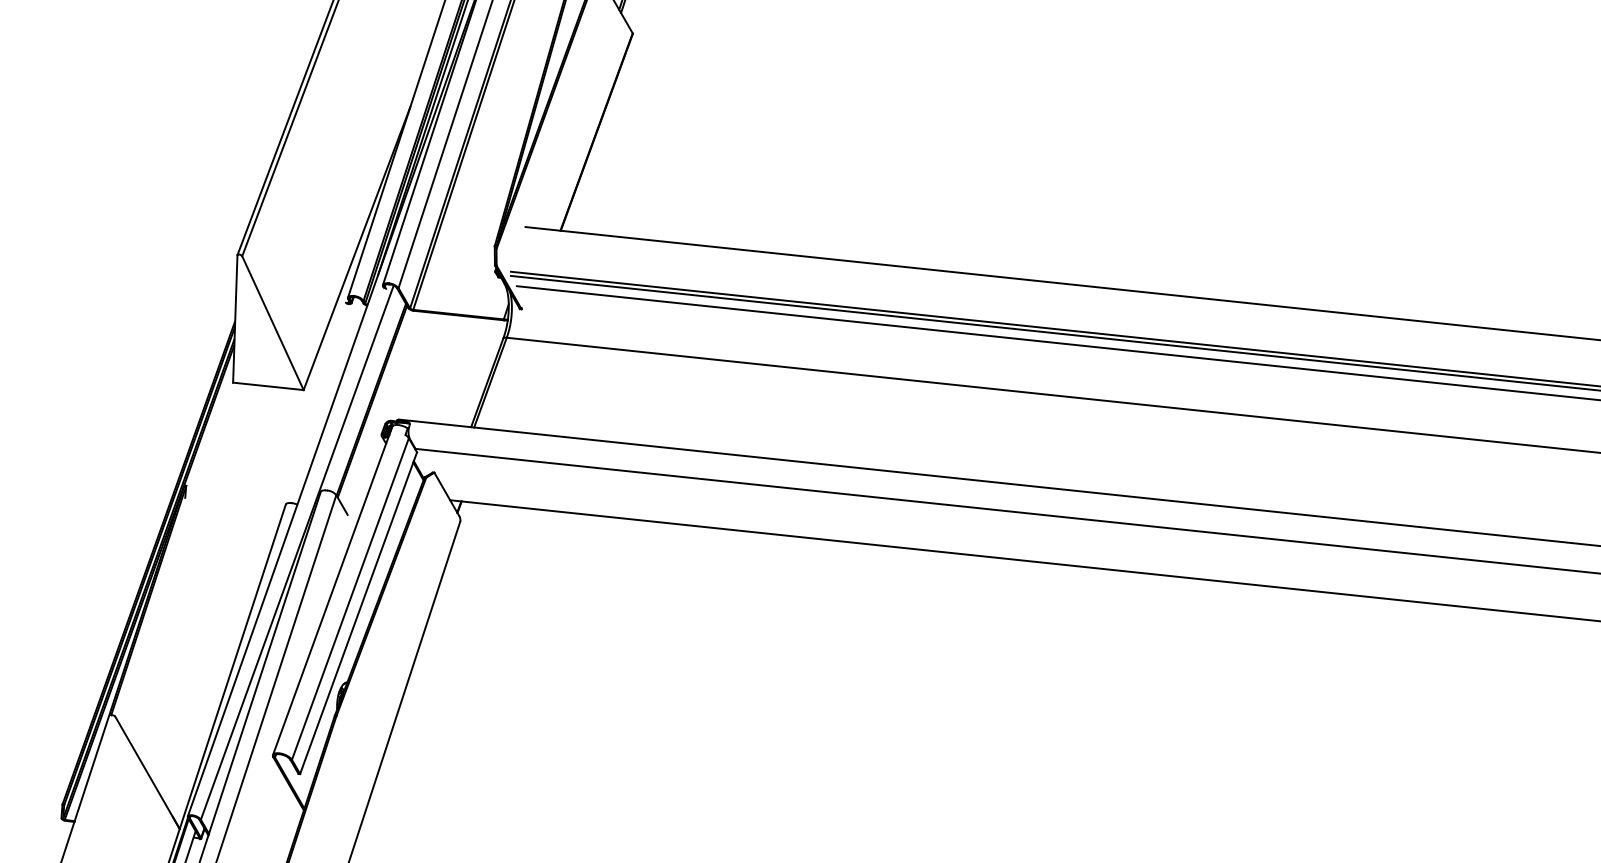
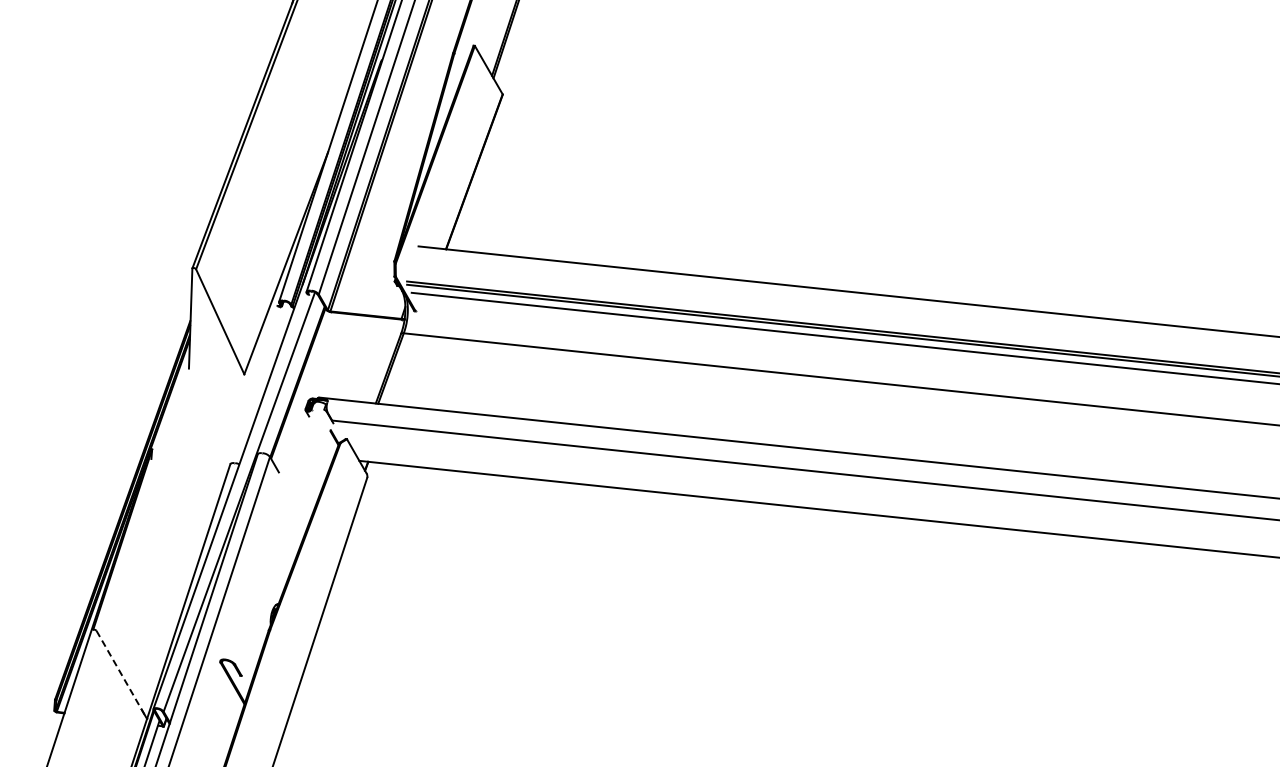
line: (268, 386) -> (216, 371), removed
line: (331, 590) -> (266, 531), removed
line: (349, 599) -> (280, 538), removed
line: (358, 613) -> (287, 549), removed
line: (147, 772) -> (121, 674), solid -> dashed

